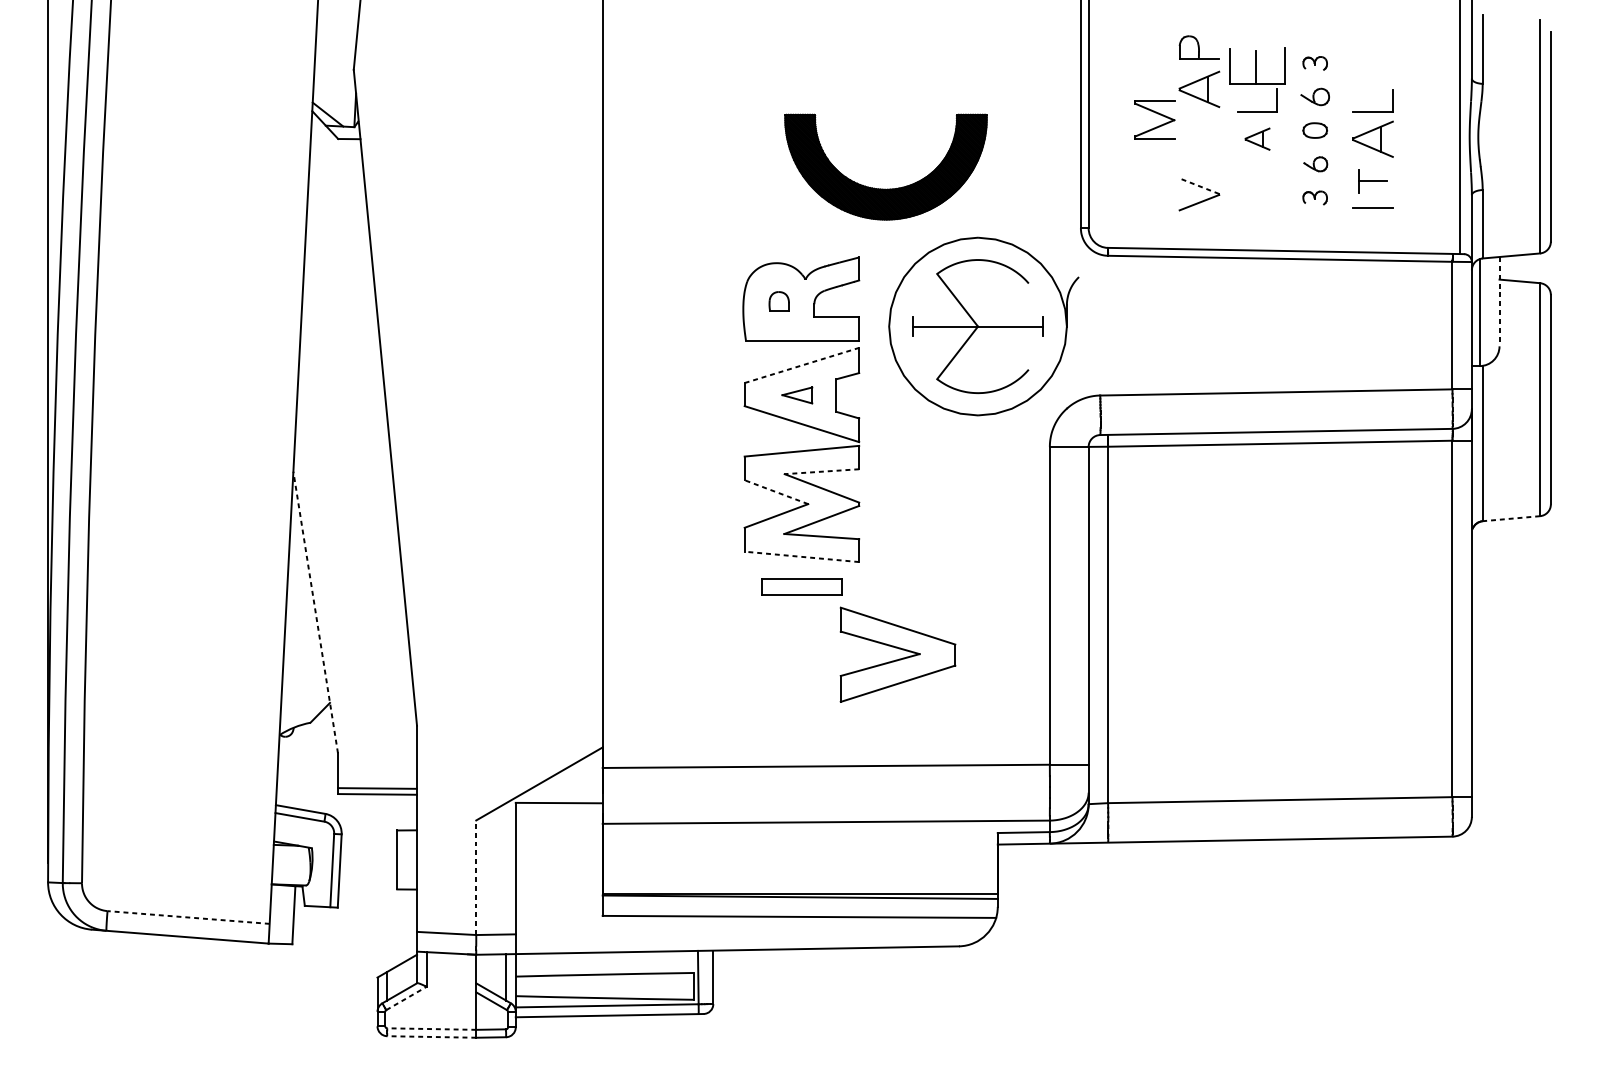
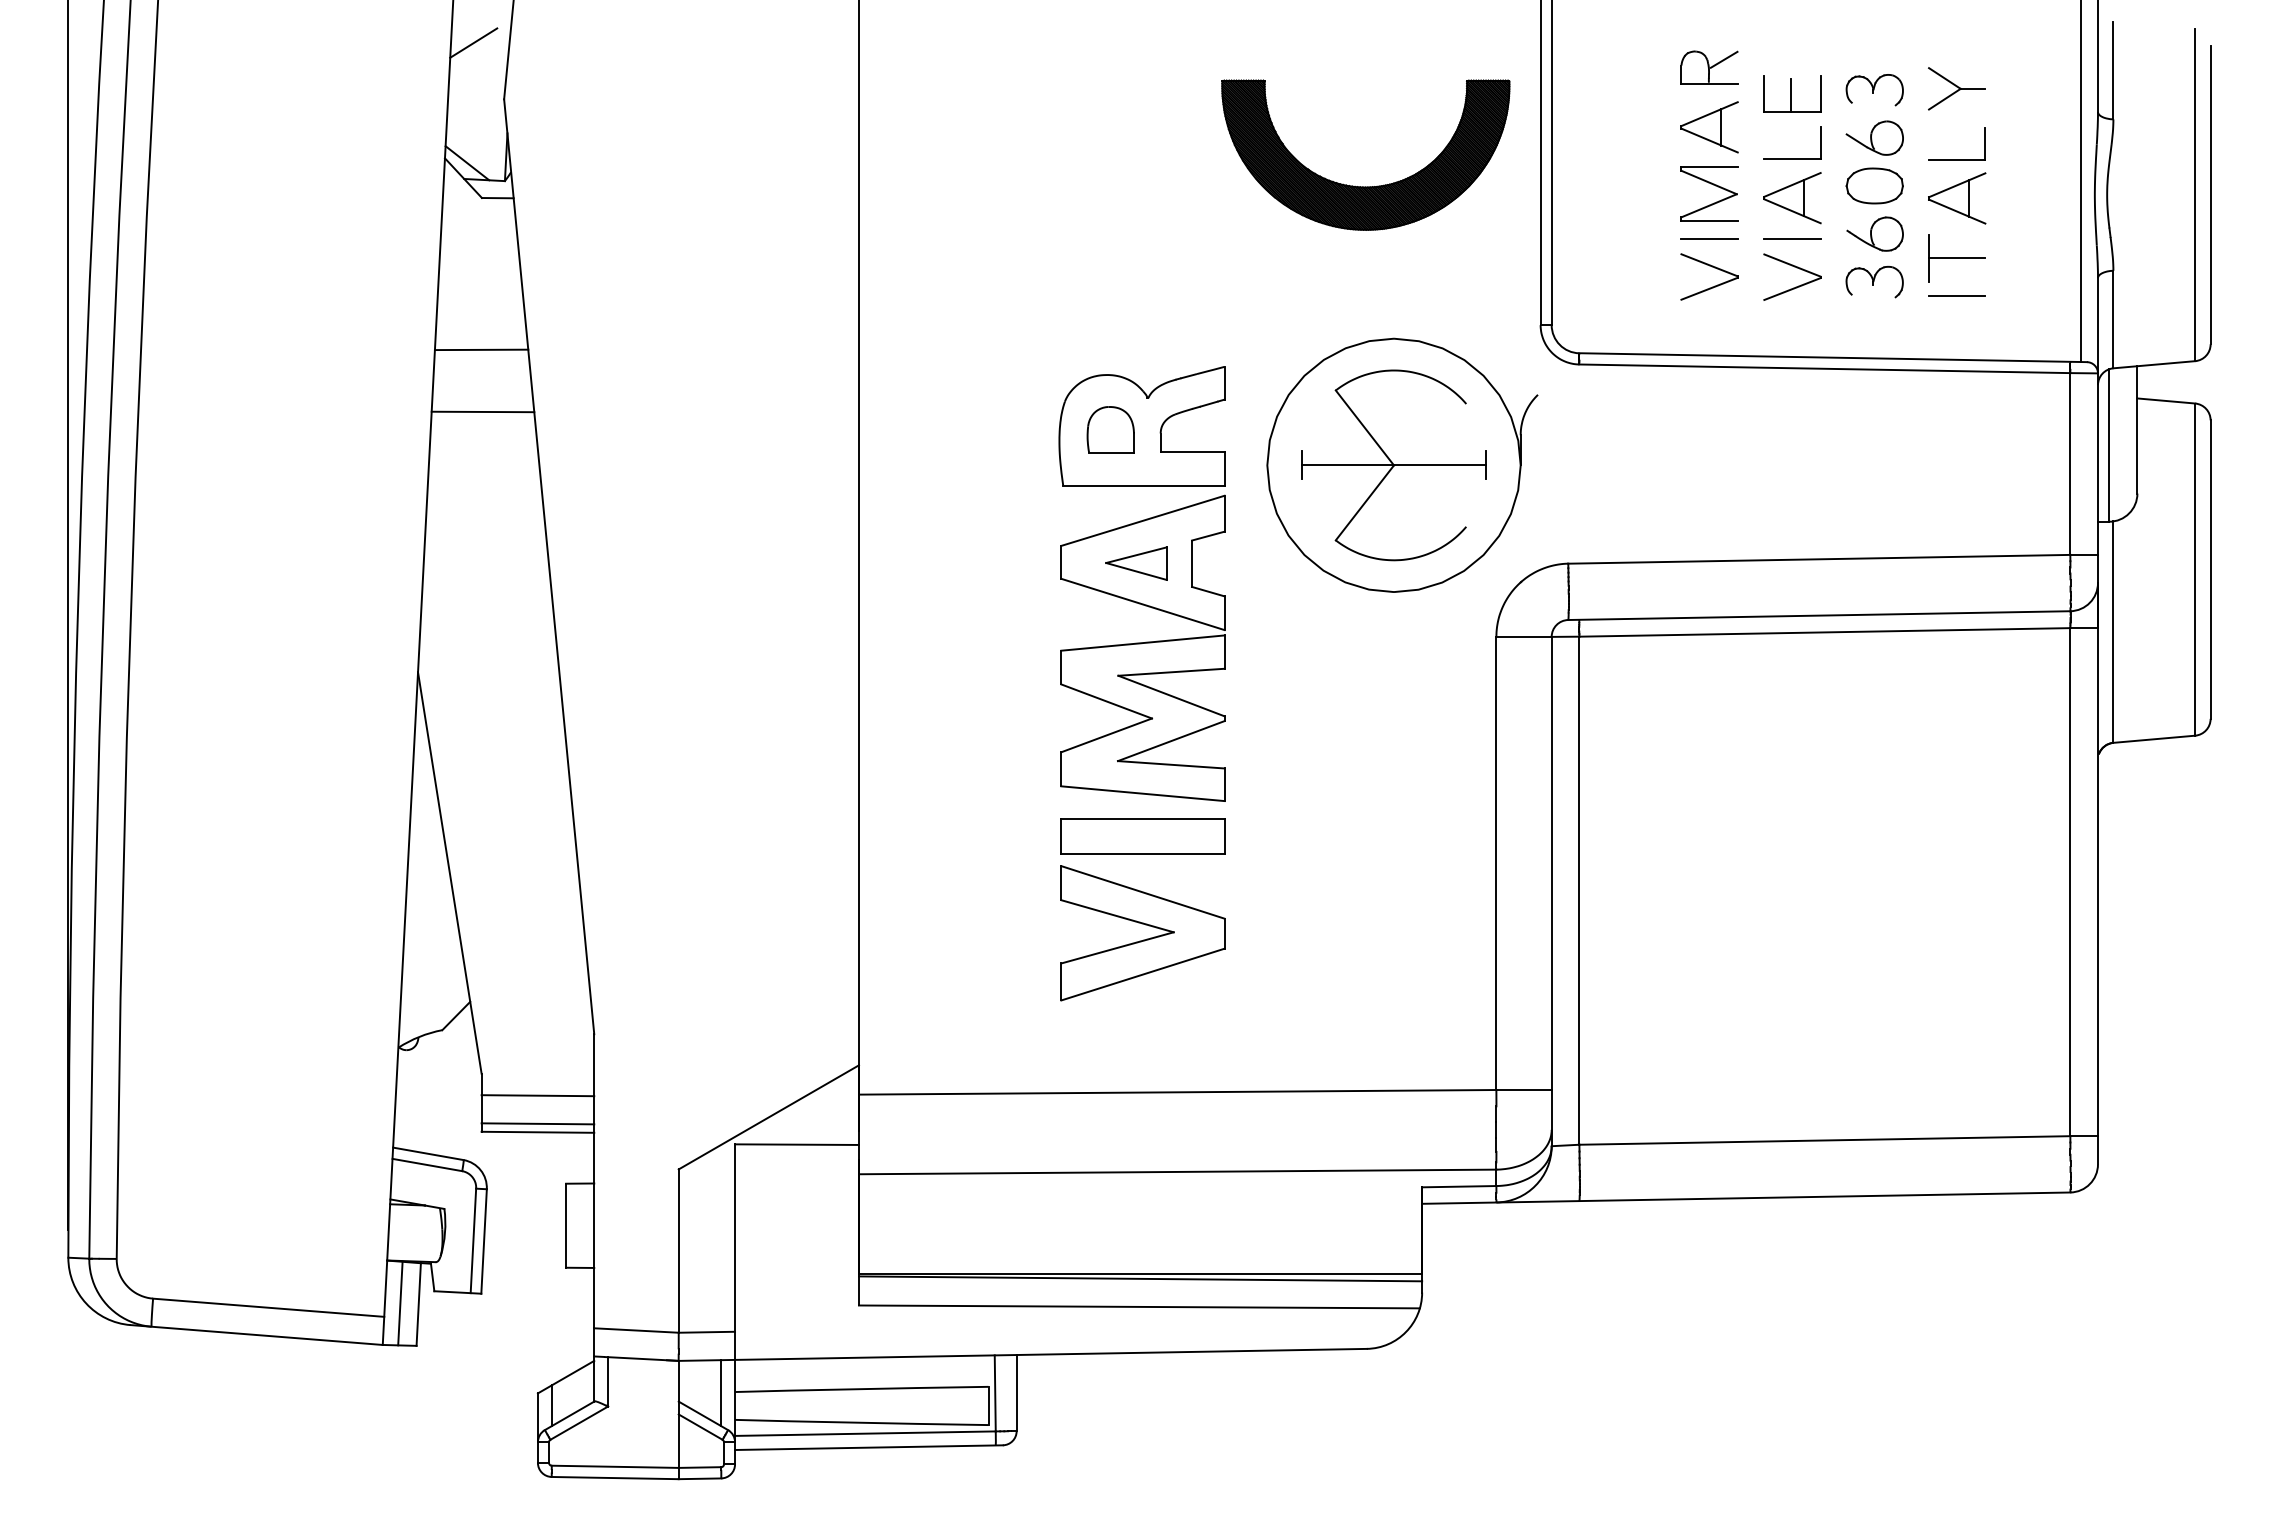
line: (332, 29) -> (473, 42), added
line: (1209, 41) -> (1723, 59), added
part: (1372, 62) -> (1956, 88), added
part: (1315, 63) -> (1874, 90), size x1.67
part: (1257, 65) -> (1792, 93), size x0.71
part: (1315, 96) -> (1874, 137), size x1.43
part: (1157, 114) -> (1713, 185), moved
part: (1315, 130) -> (1874, 185), size x1.67
part: (1257, 139) -> (1792, 198), size x1.67
part: (1315, 163) -> (1874, 233), size x1.67
line: (1199, 167) -> (1709, 238), added
line: (1257, 168) -> (1792, 239), added
part: (1372, 181) -> (1956, 258), size x1.43
line: (1199, 186) -> (1709, 265), dashed -> solid
part: (1260, 188) -> (1796, 268), added
part: (885, 189) -> (1365, 186), moved
part: (1315, 197) -> (1874, 281), size x1.67
line: (337, 245) -> (481, 349), added
line: (338, 288) -> (482, 411), added
part: (779, 301) -> (1110, 429), size x1.67
line: (1499, 301) -> (2137, 429), dashed -> solid
line: (802, 365) -> (1143, 520), dashed -> solid
part: (797, 395) -> (1136, 563), size x1.43
line: (821, 471) -> (1171, 672), dashed -> solid
line: (776, 492) -> (1106, 701), dashed -> solid
line: (1510, 518) -> (2153, 739), dashed -> solid
line: (801, 556) -> (1142, 793), dashed -> solid
part: (801, 586) -> (1142, 836), size x1.43
line: (315, 612) -> (449, 872), dashed -> solid
part: (898, 659) -> (1143, 939), moved
line: (377, 768) -> (537, 1095), added
line: (476, 878) -> (678, 1251), dashed -> solid
line: (281, 914) -> (400, 1303), added
line: (188, 917) -> (268, 1307), dashed -> solid
line: (406, 997) -> (579, 1422), dashed -> solid
line: (431, 1028) -> (614, 1466), dashed -> solid
line: (431, 1037) -> (614, 1478), dashed -> solid

